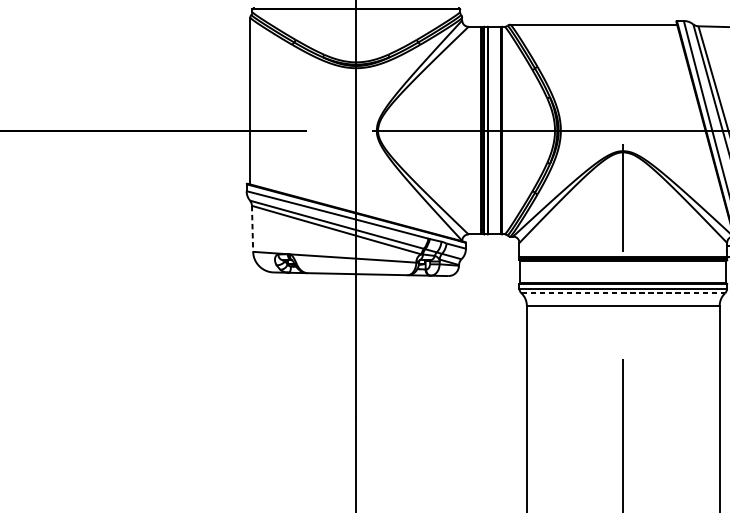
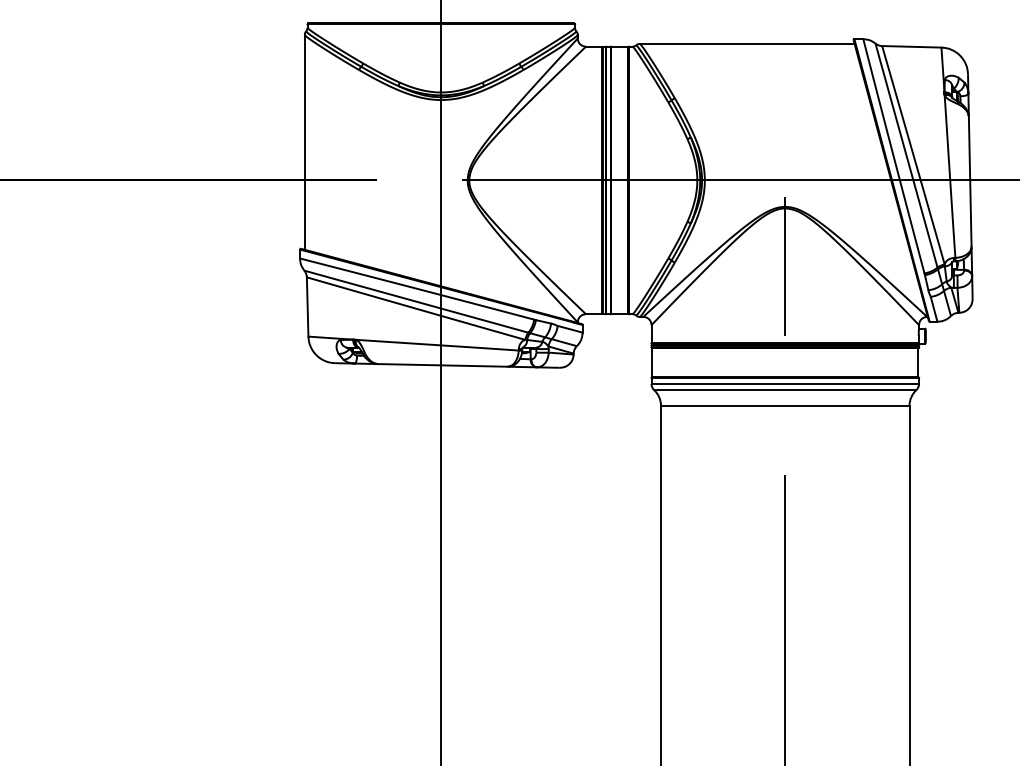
line: (252, 228) -> (307, 306), dashed -> solid
line: (623, 293) -> (785, 390), dashed -> solid

